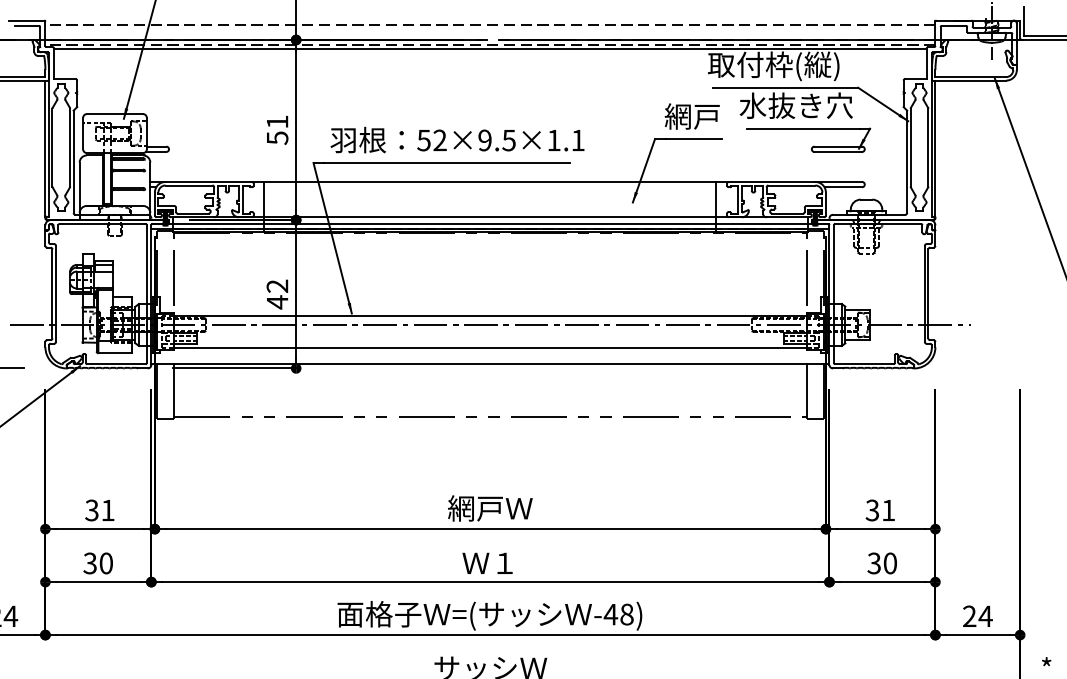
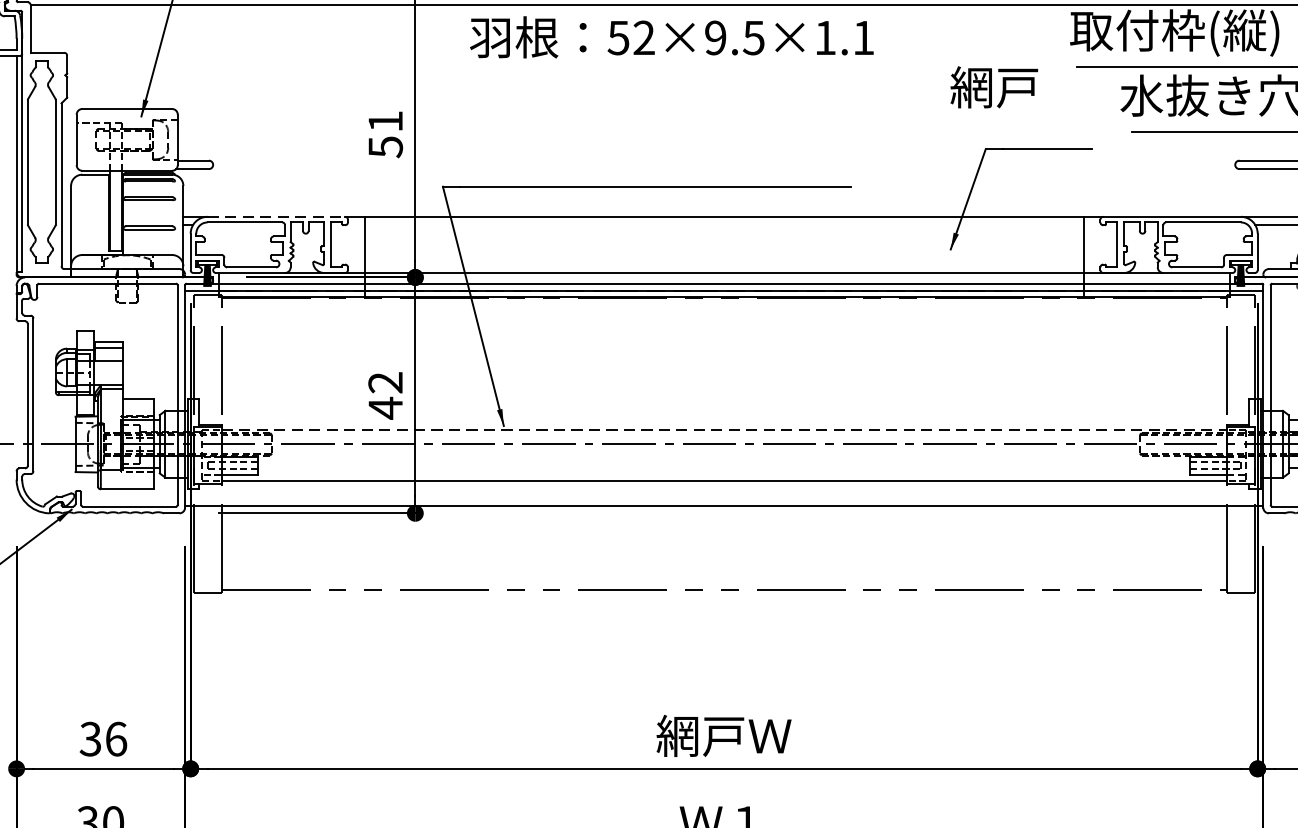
text: (691, 116) -> (993, 87), moved
text: (457, 139) -> (671, 36), moved
line: (209, 181) -> (277, 216), solid -> dashed
line: (490, 316) -> (724, 430), solid -> dashed
text: (107, 510) -> (115, 739), 31 -> 36

